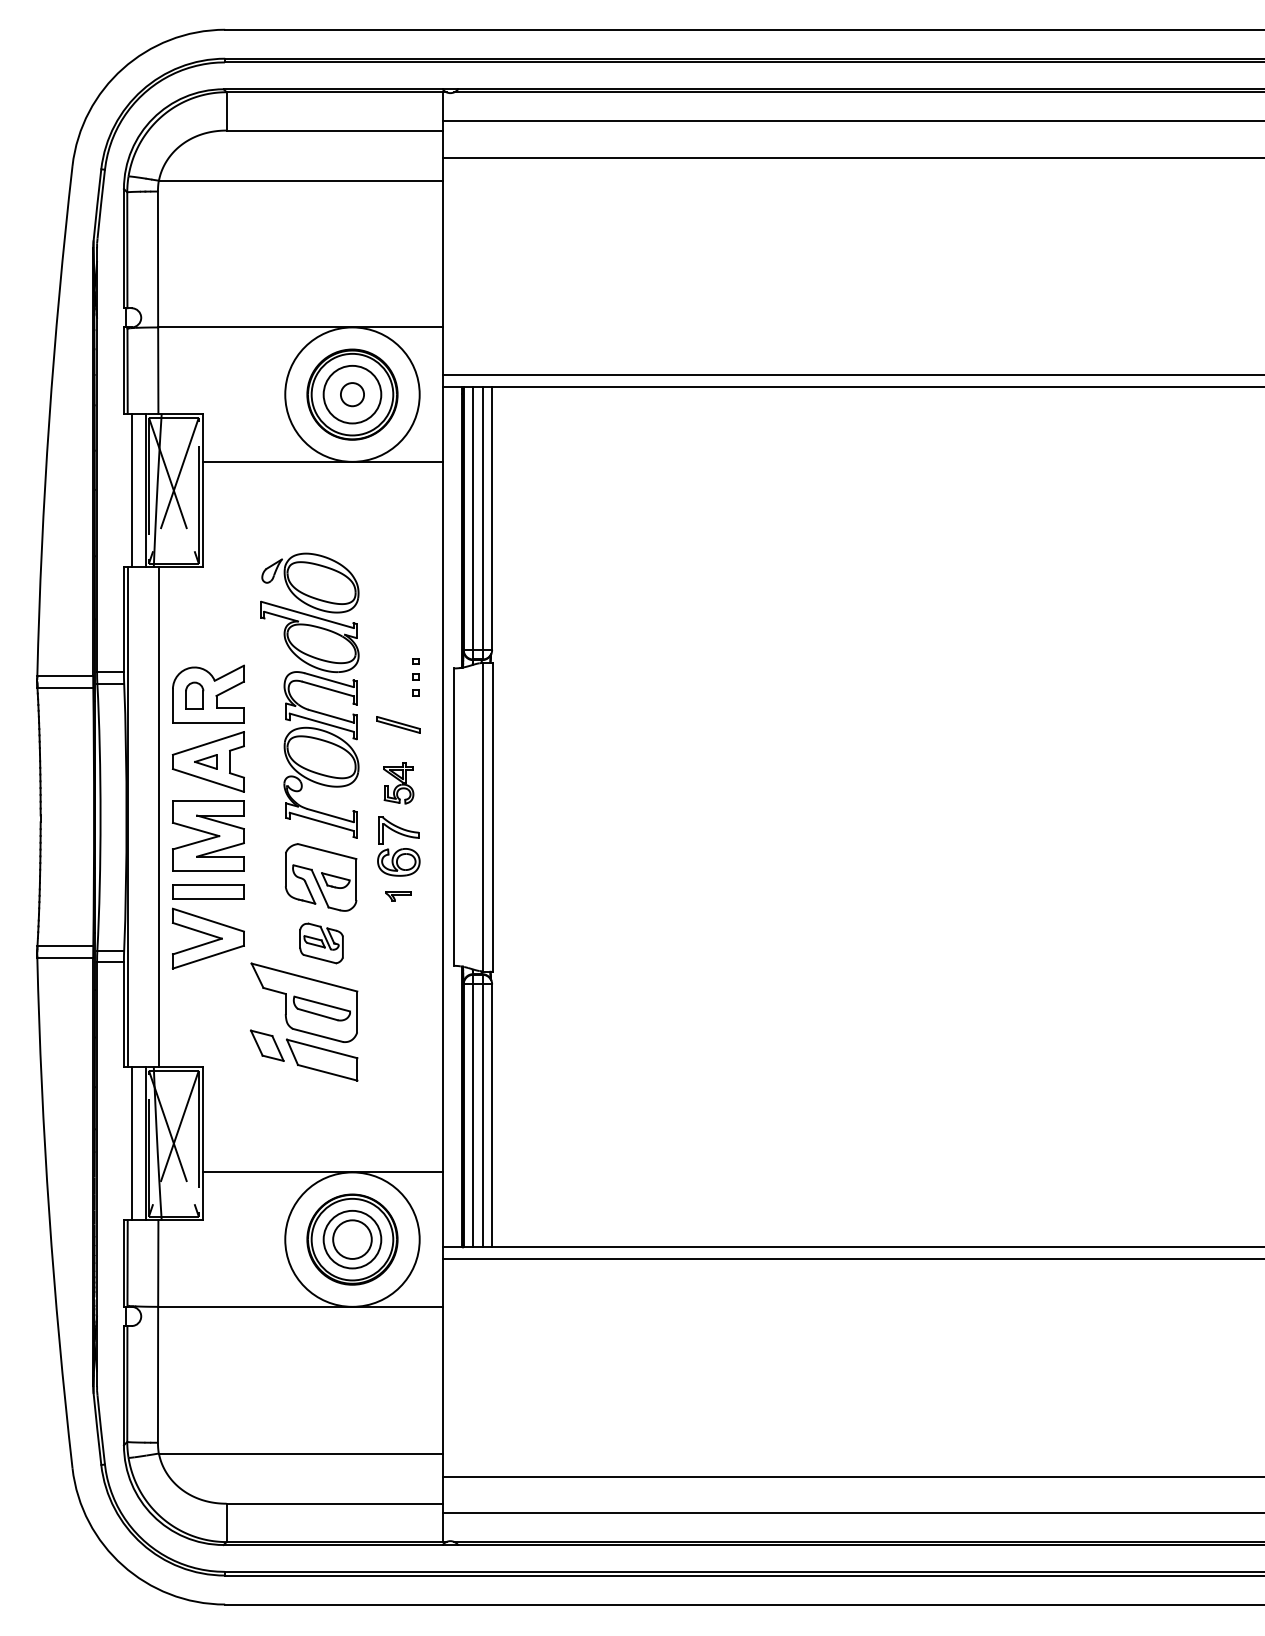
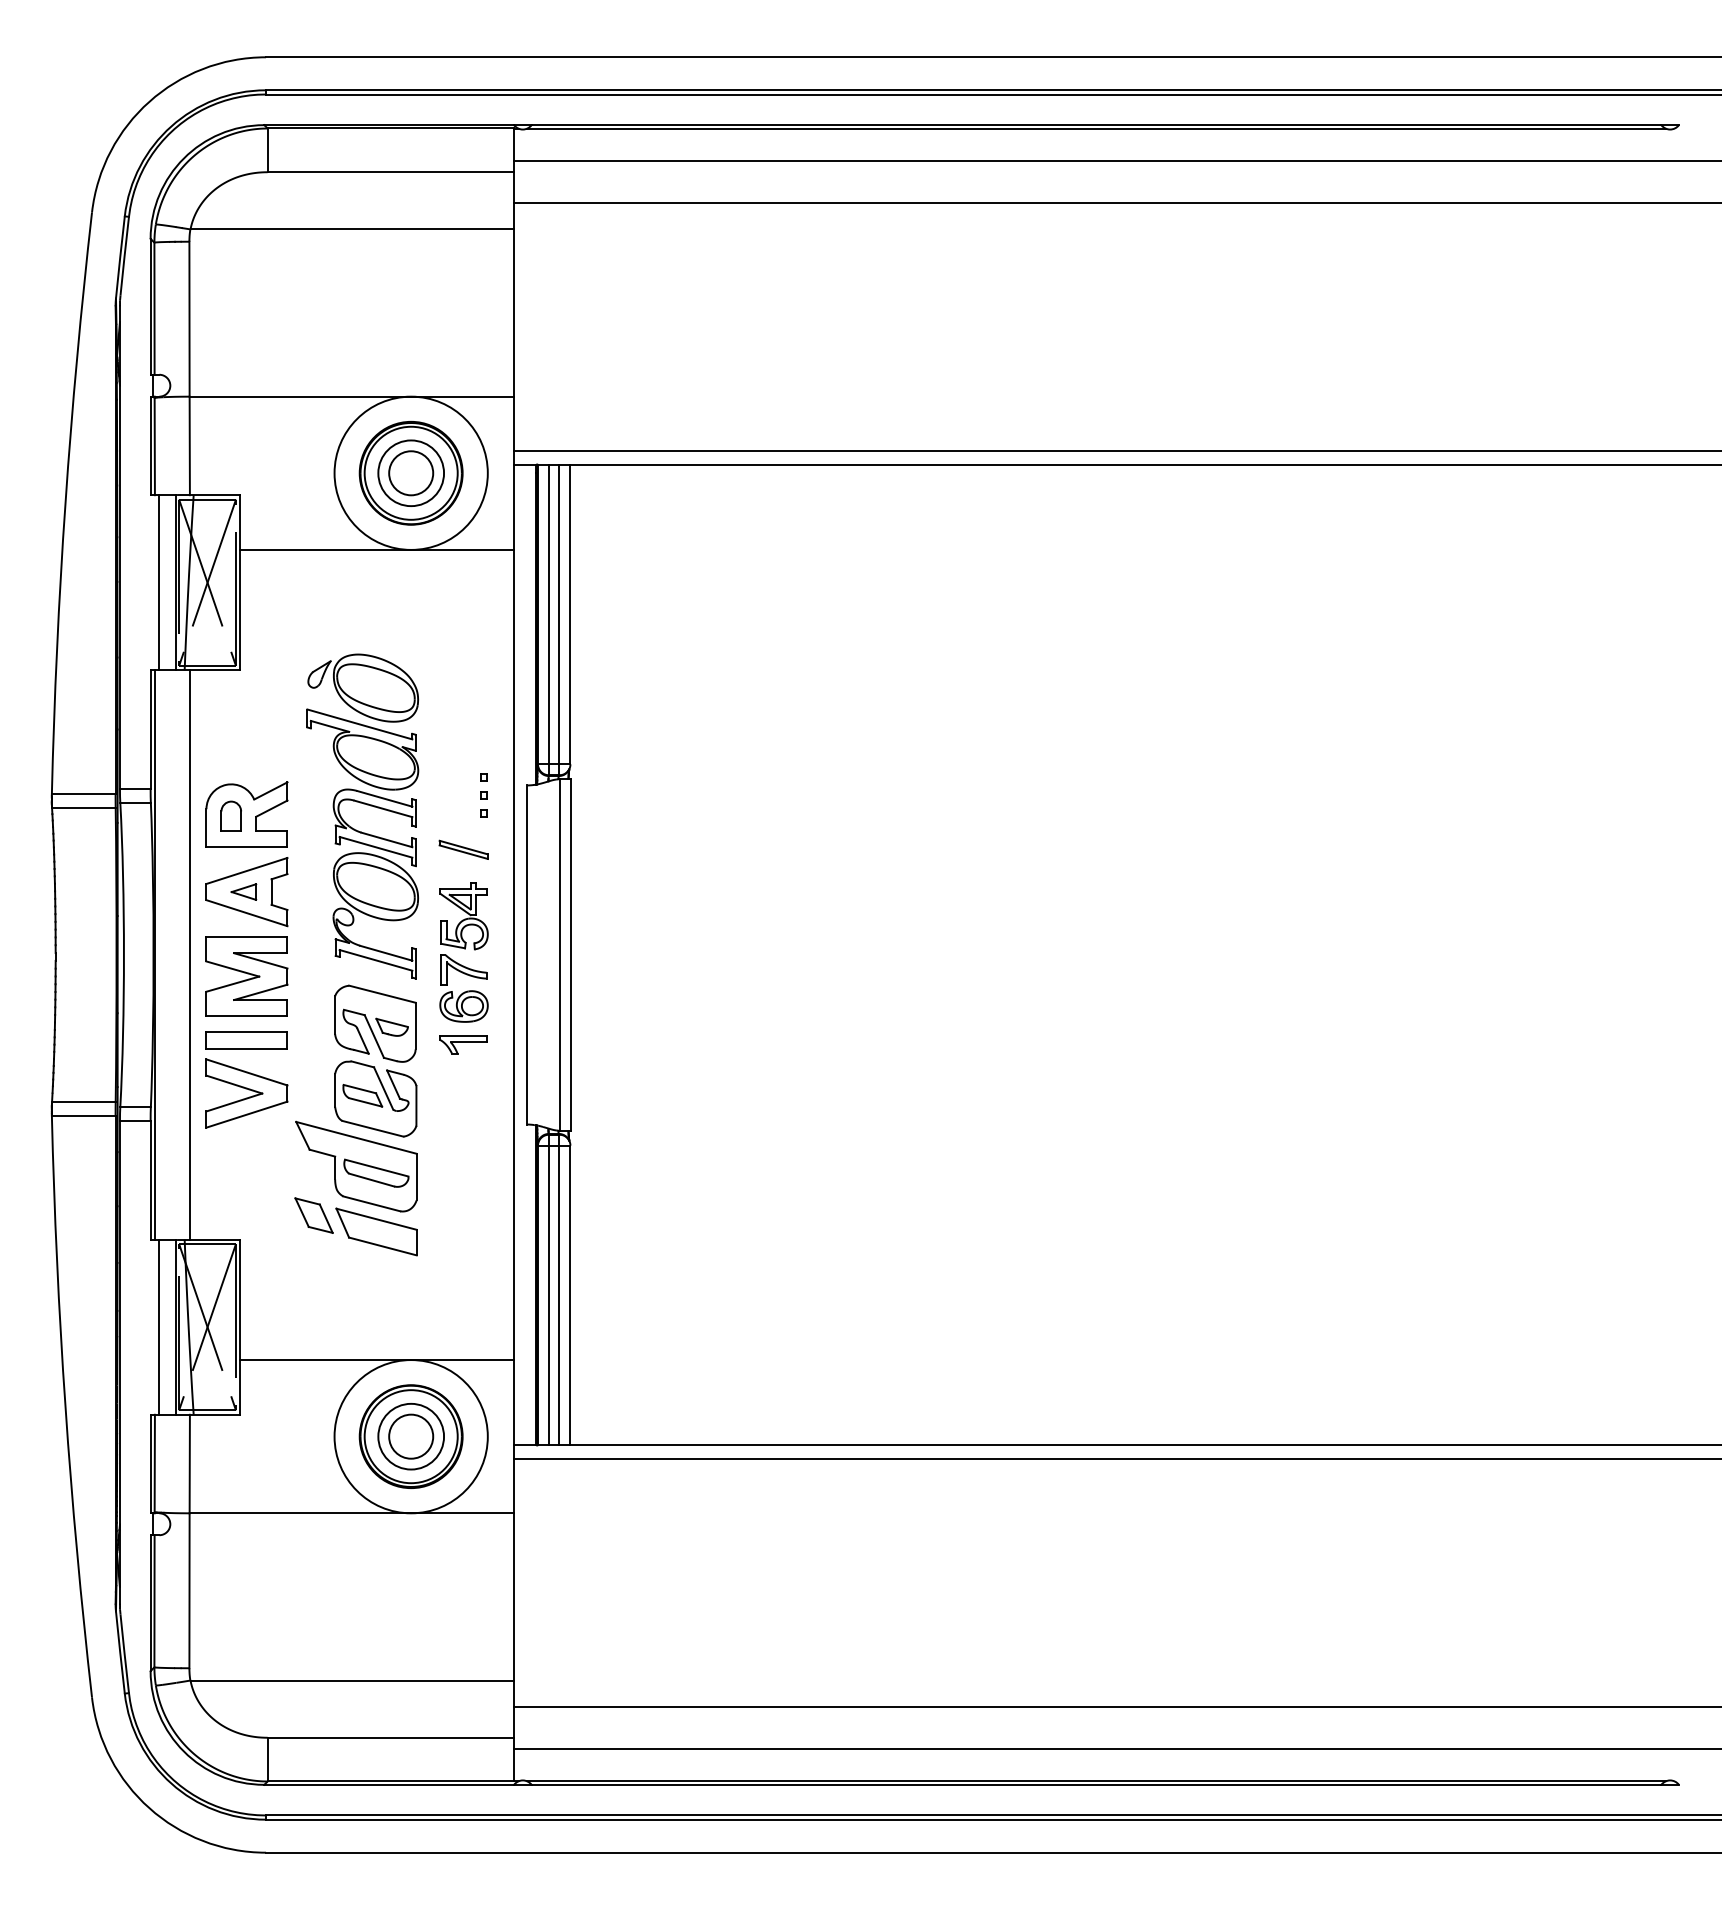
circle: (352, 394) -> (411, 473), size x1.67
part: (398, 783) -> (463, 916), size x1.43
part: (398, 895) -> (463, 1044), size x1.67
part: (321, 943) -> (375, 1098), size x1.67

